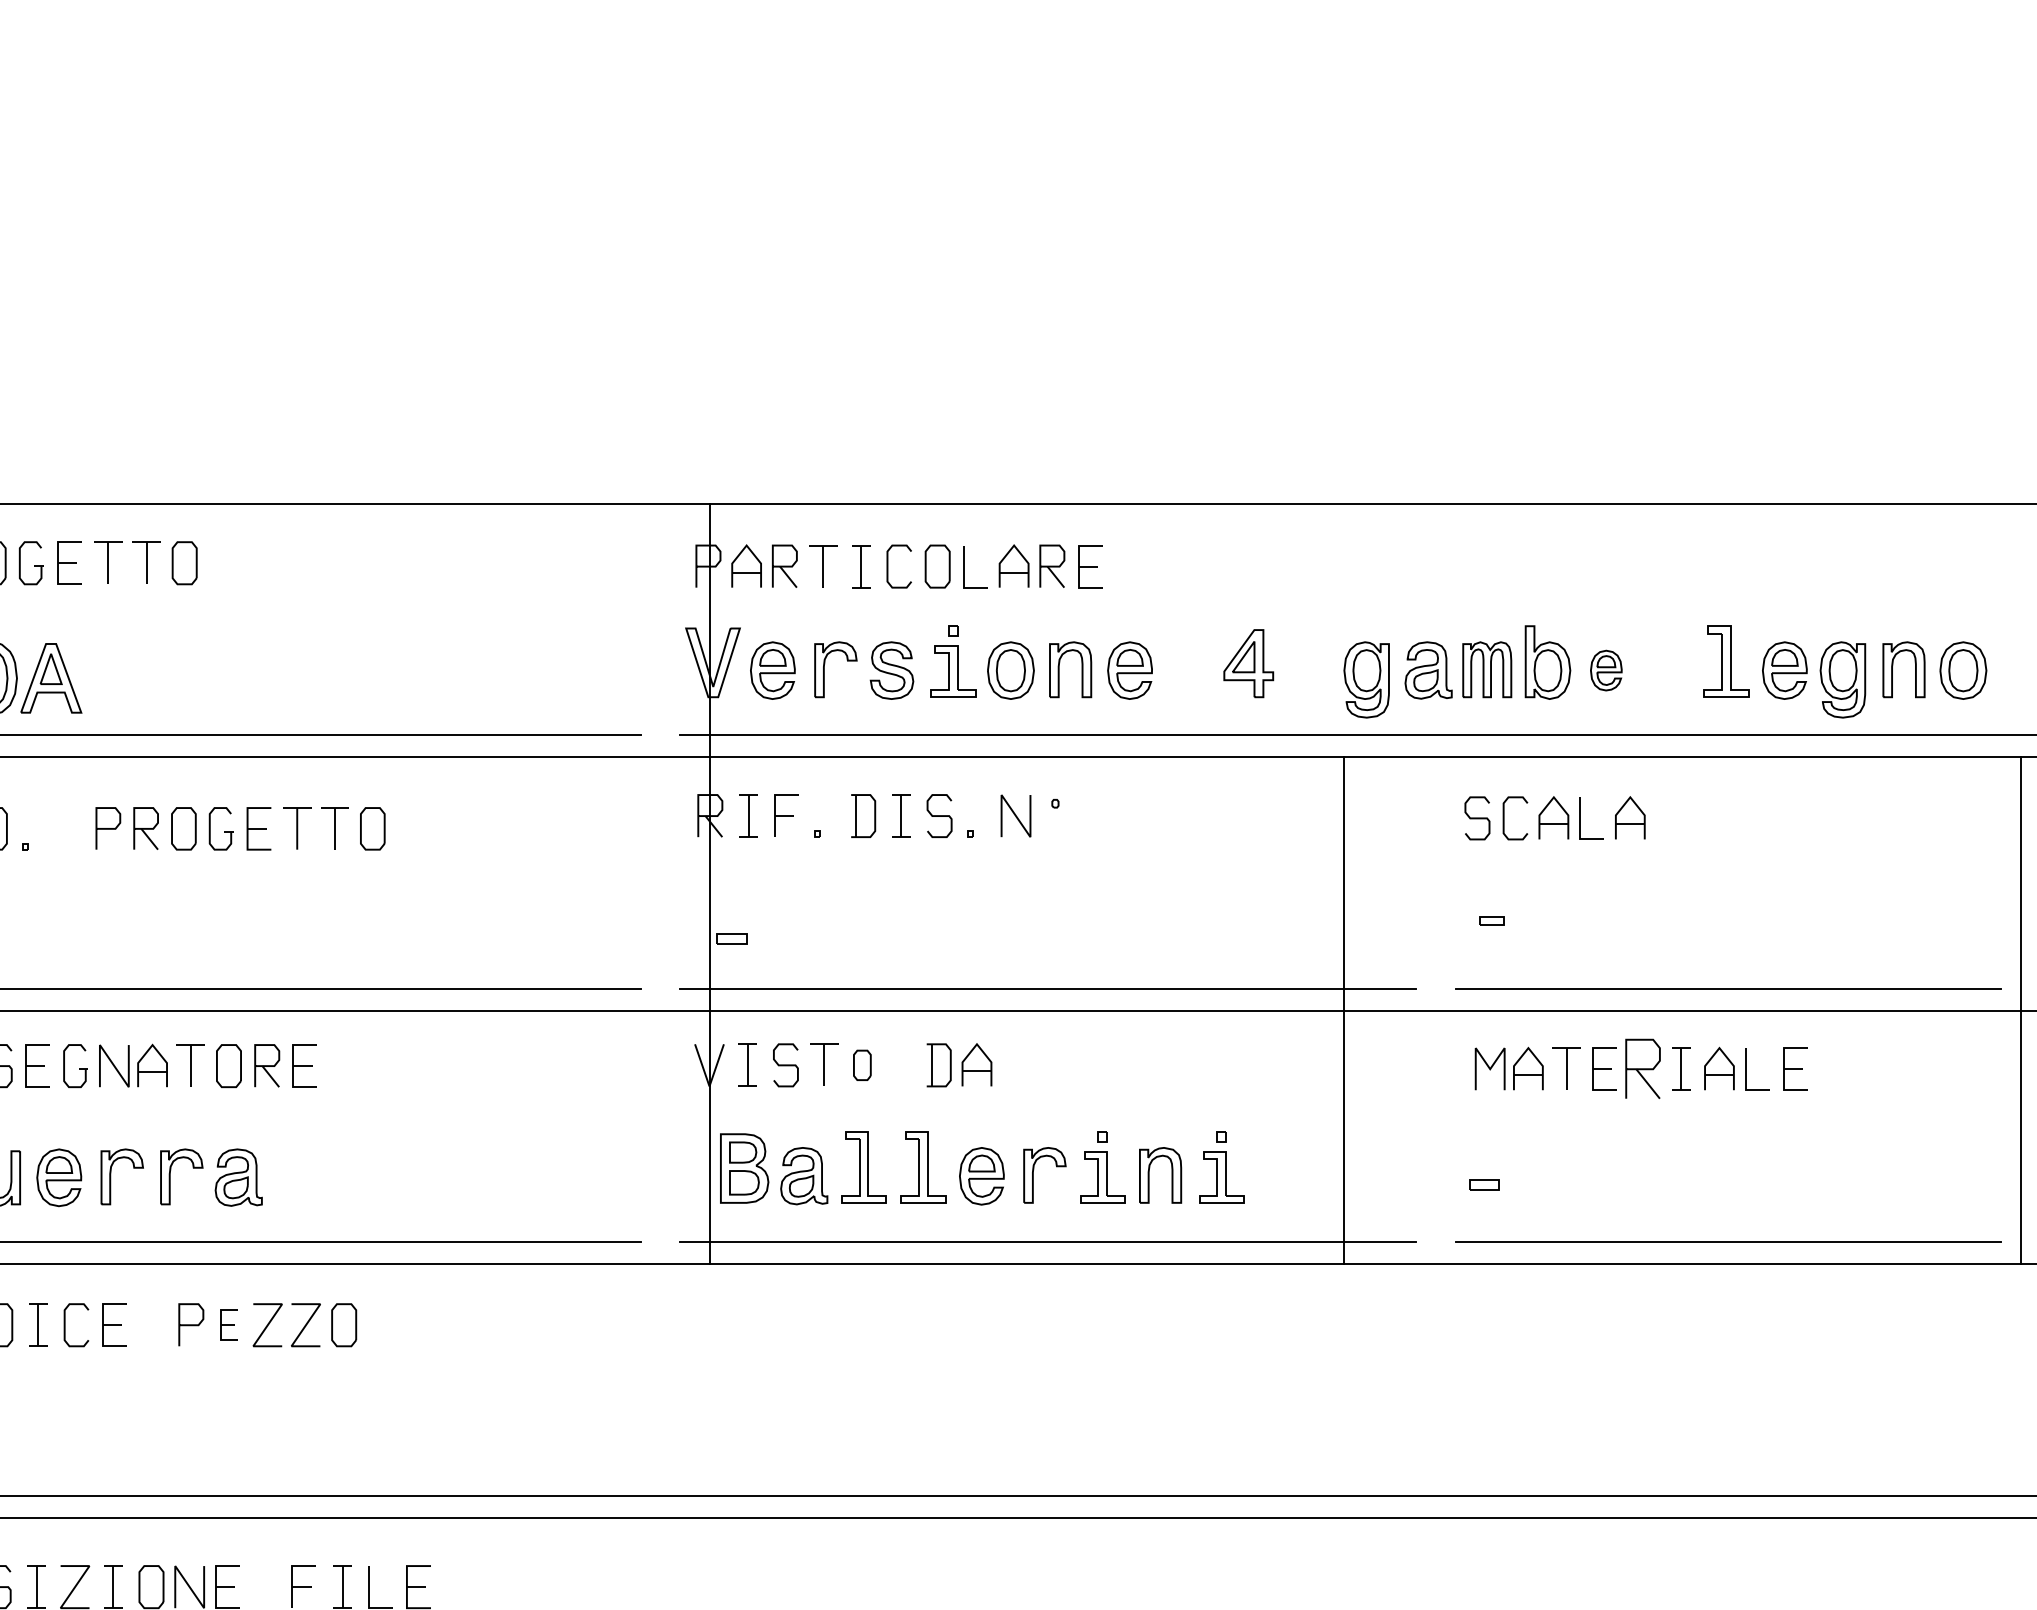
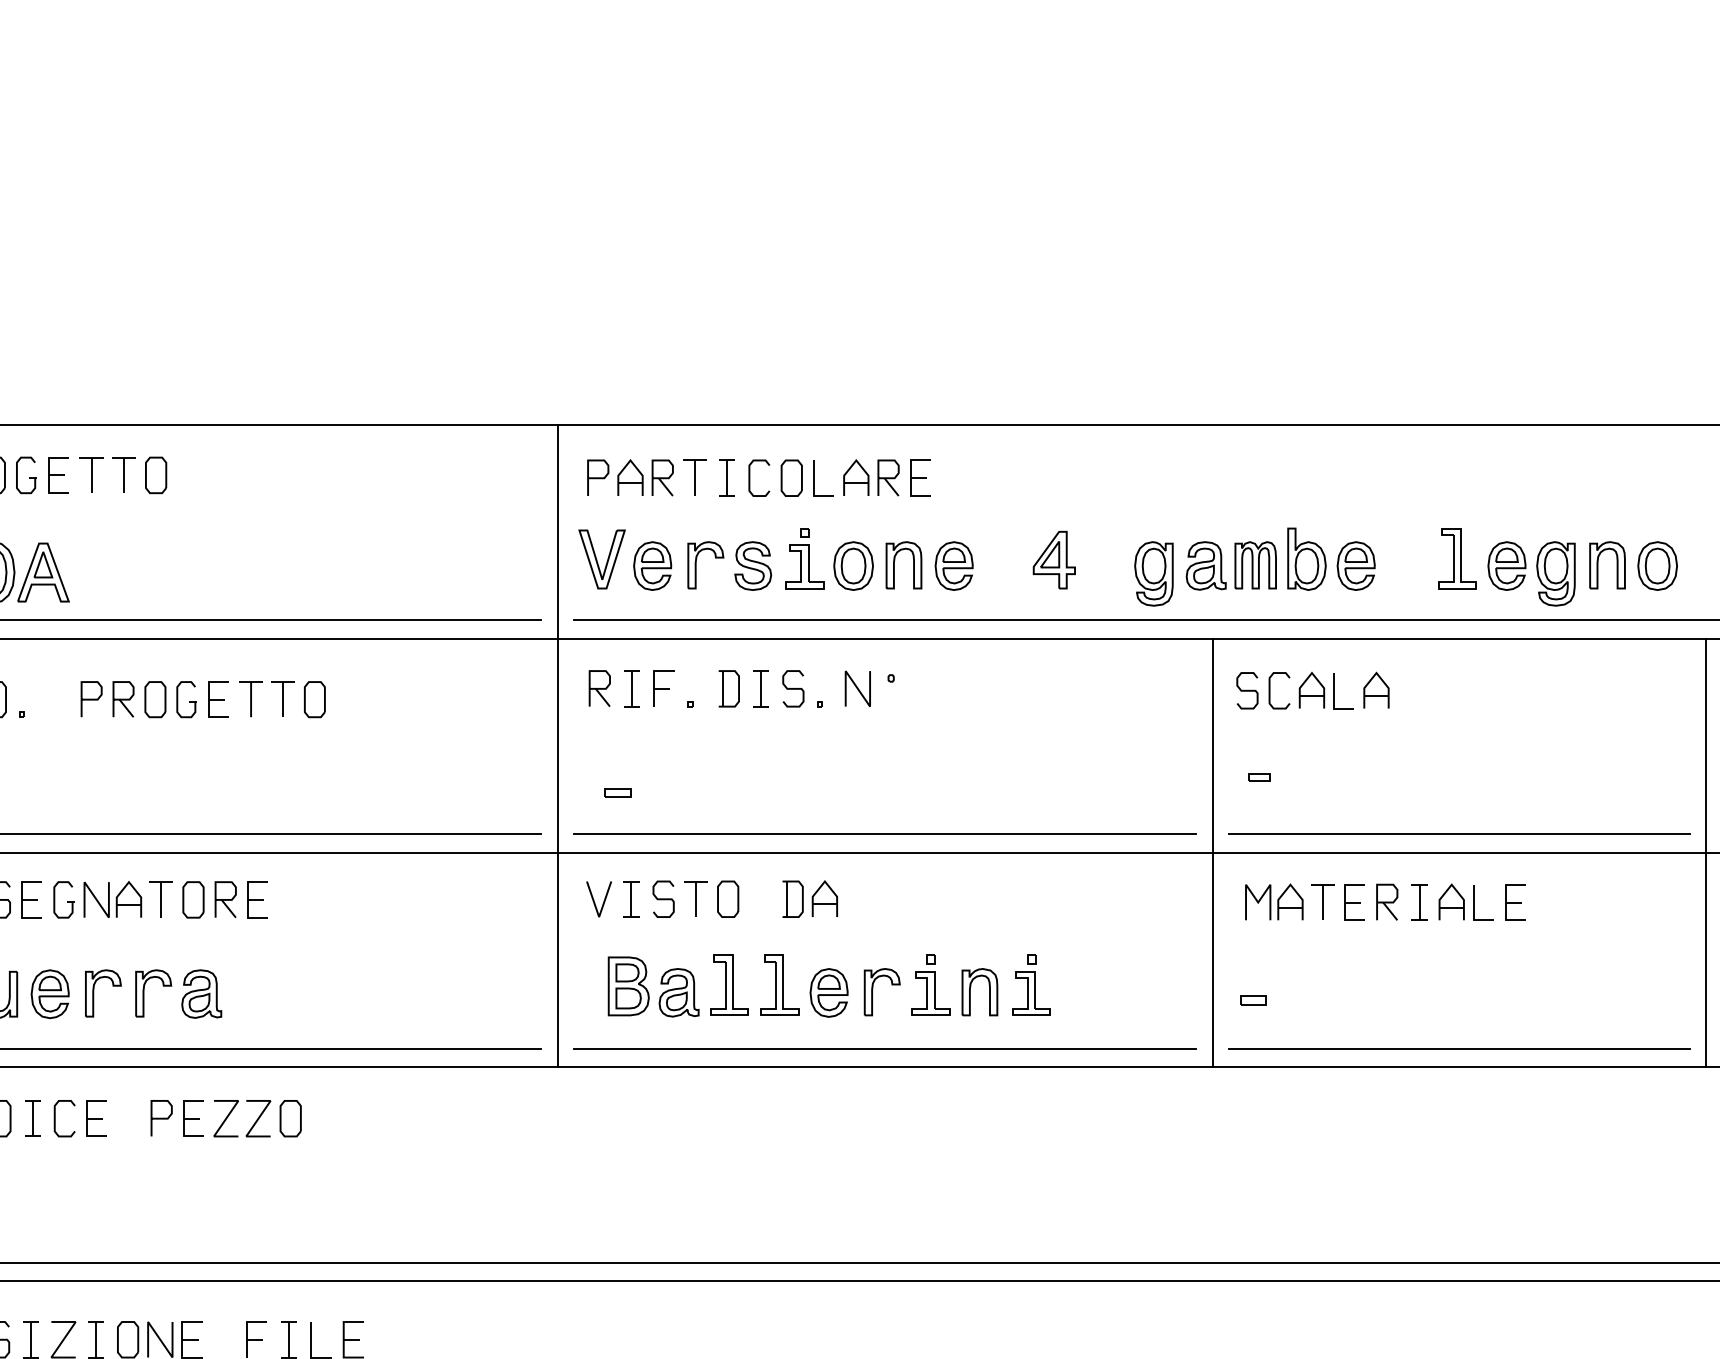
part: (1606, 670) -> (1356, 565), size x1.43
line: (710, 883) -> (557, 745), moved
line: (1344, 1010) -> (1212, 852), moved
part: (862, 1065) -> (728, 899), size x1.43
part: (1642, 1068) -> (1386, 901), size x0.71
part: (229, 1324) -> (193, 1118), size x1.43

